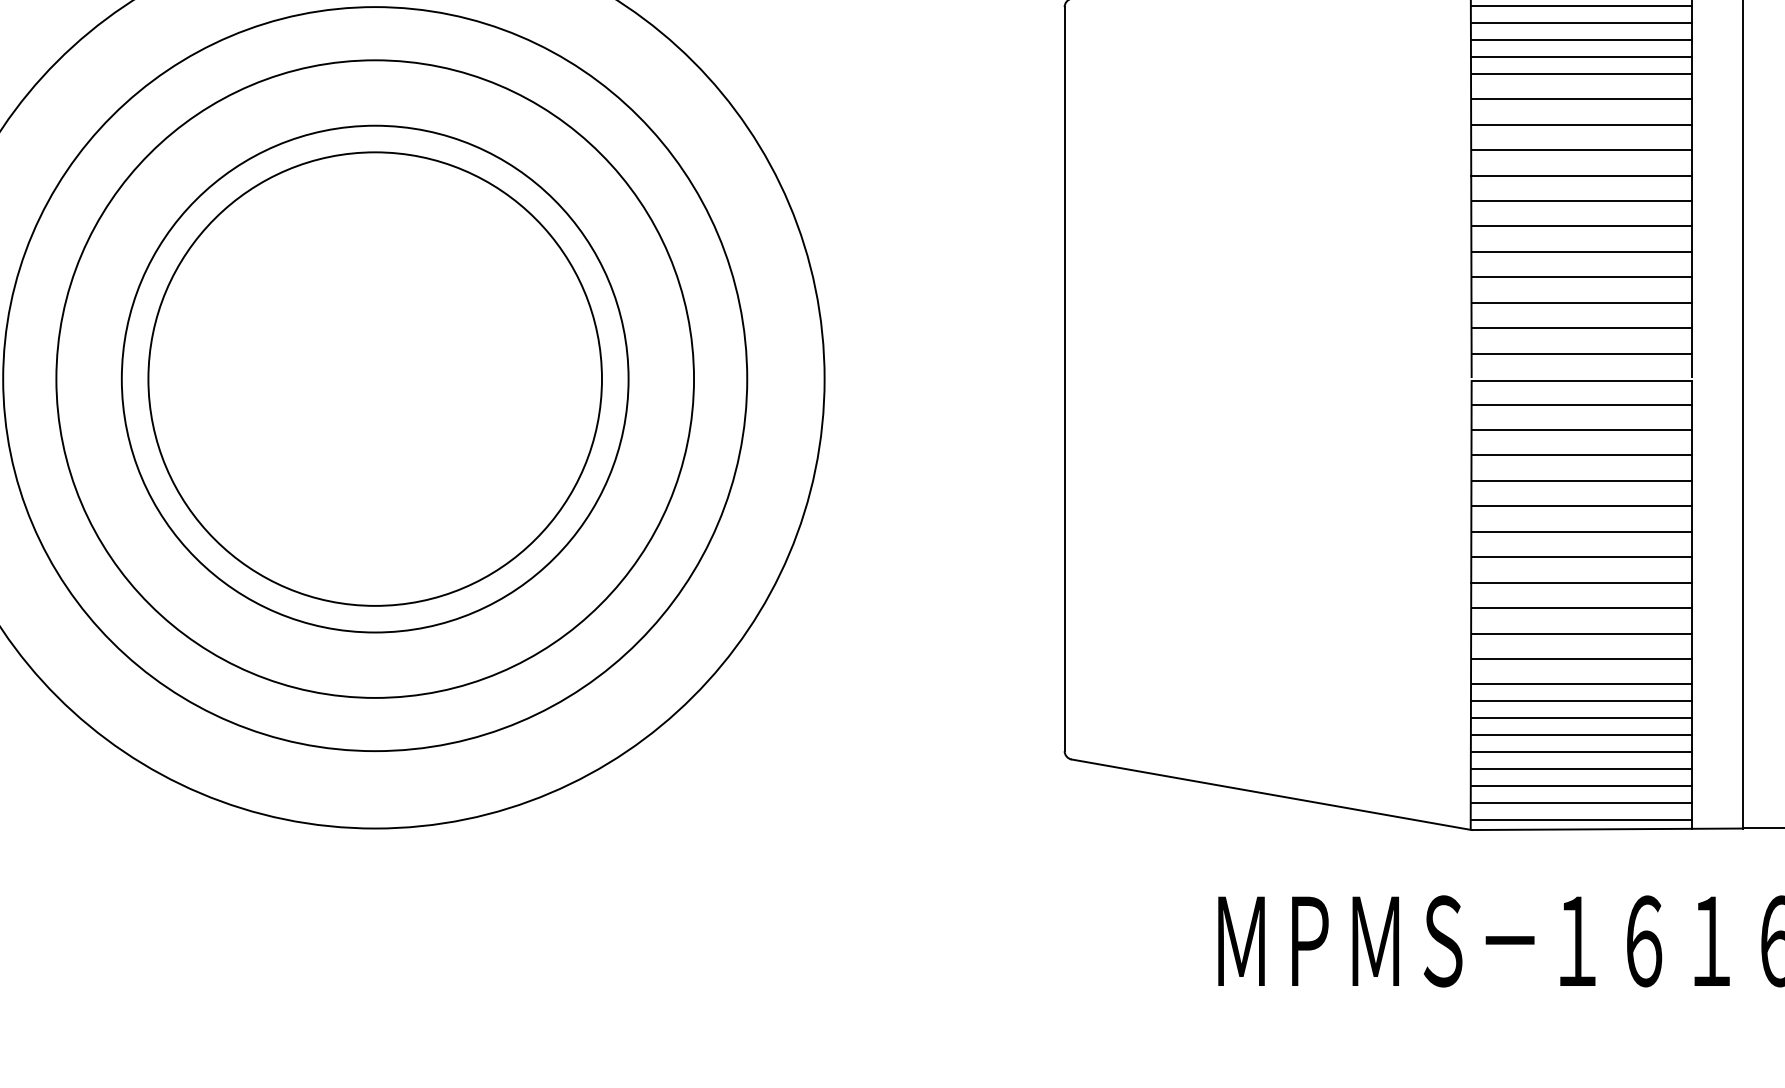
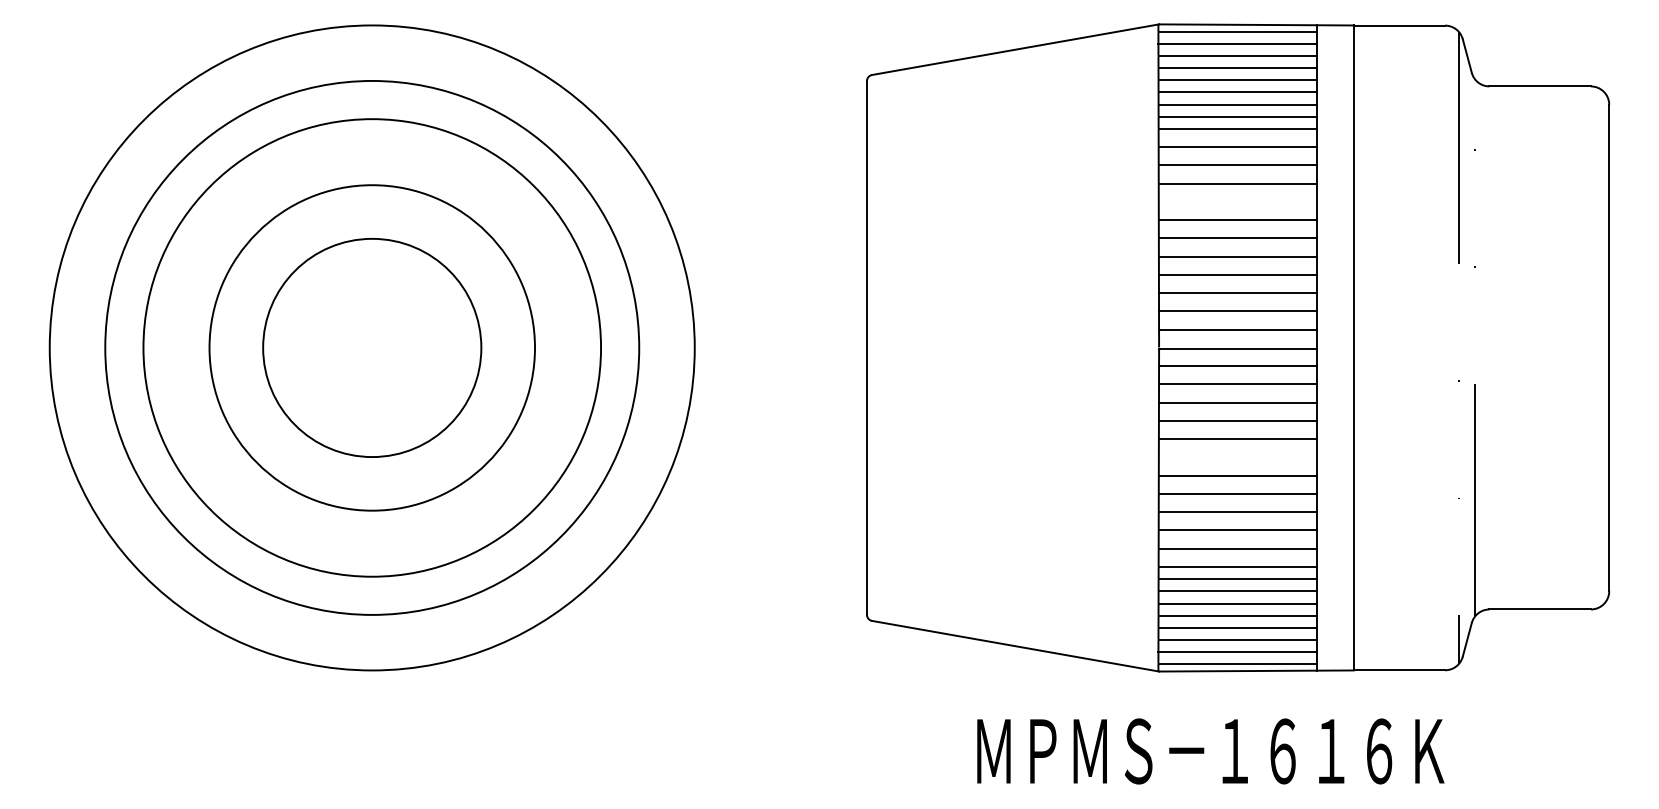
line: (1580, 175) -> (1237, 201), removed
circle: (375, 378) -> (372, 347), size x0.6
line: (1582, 531) -> (1238, 457), removed

